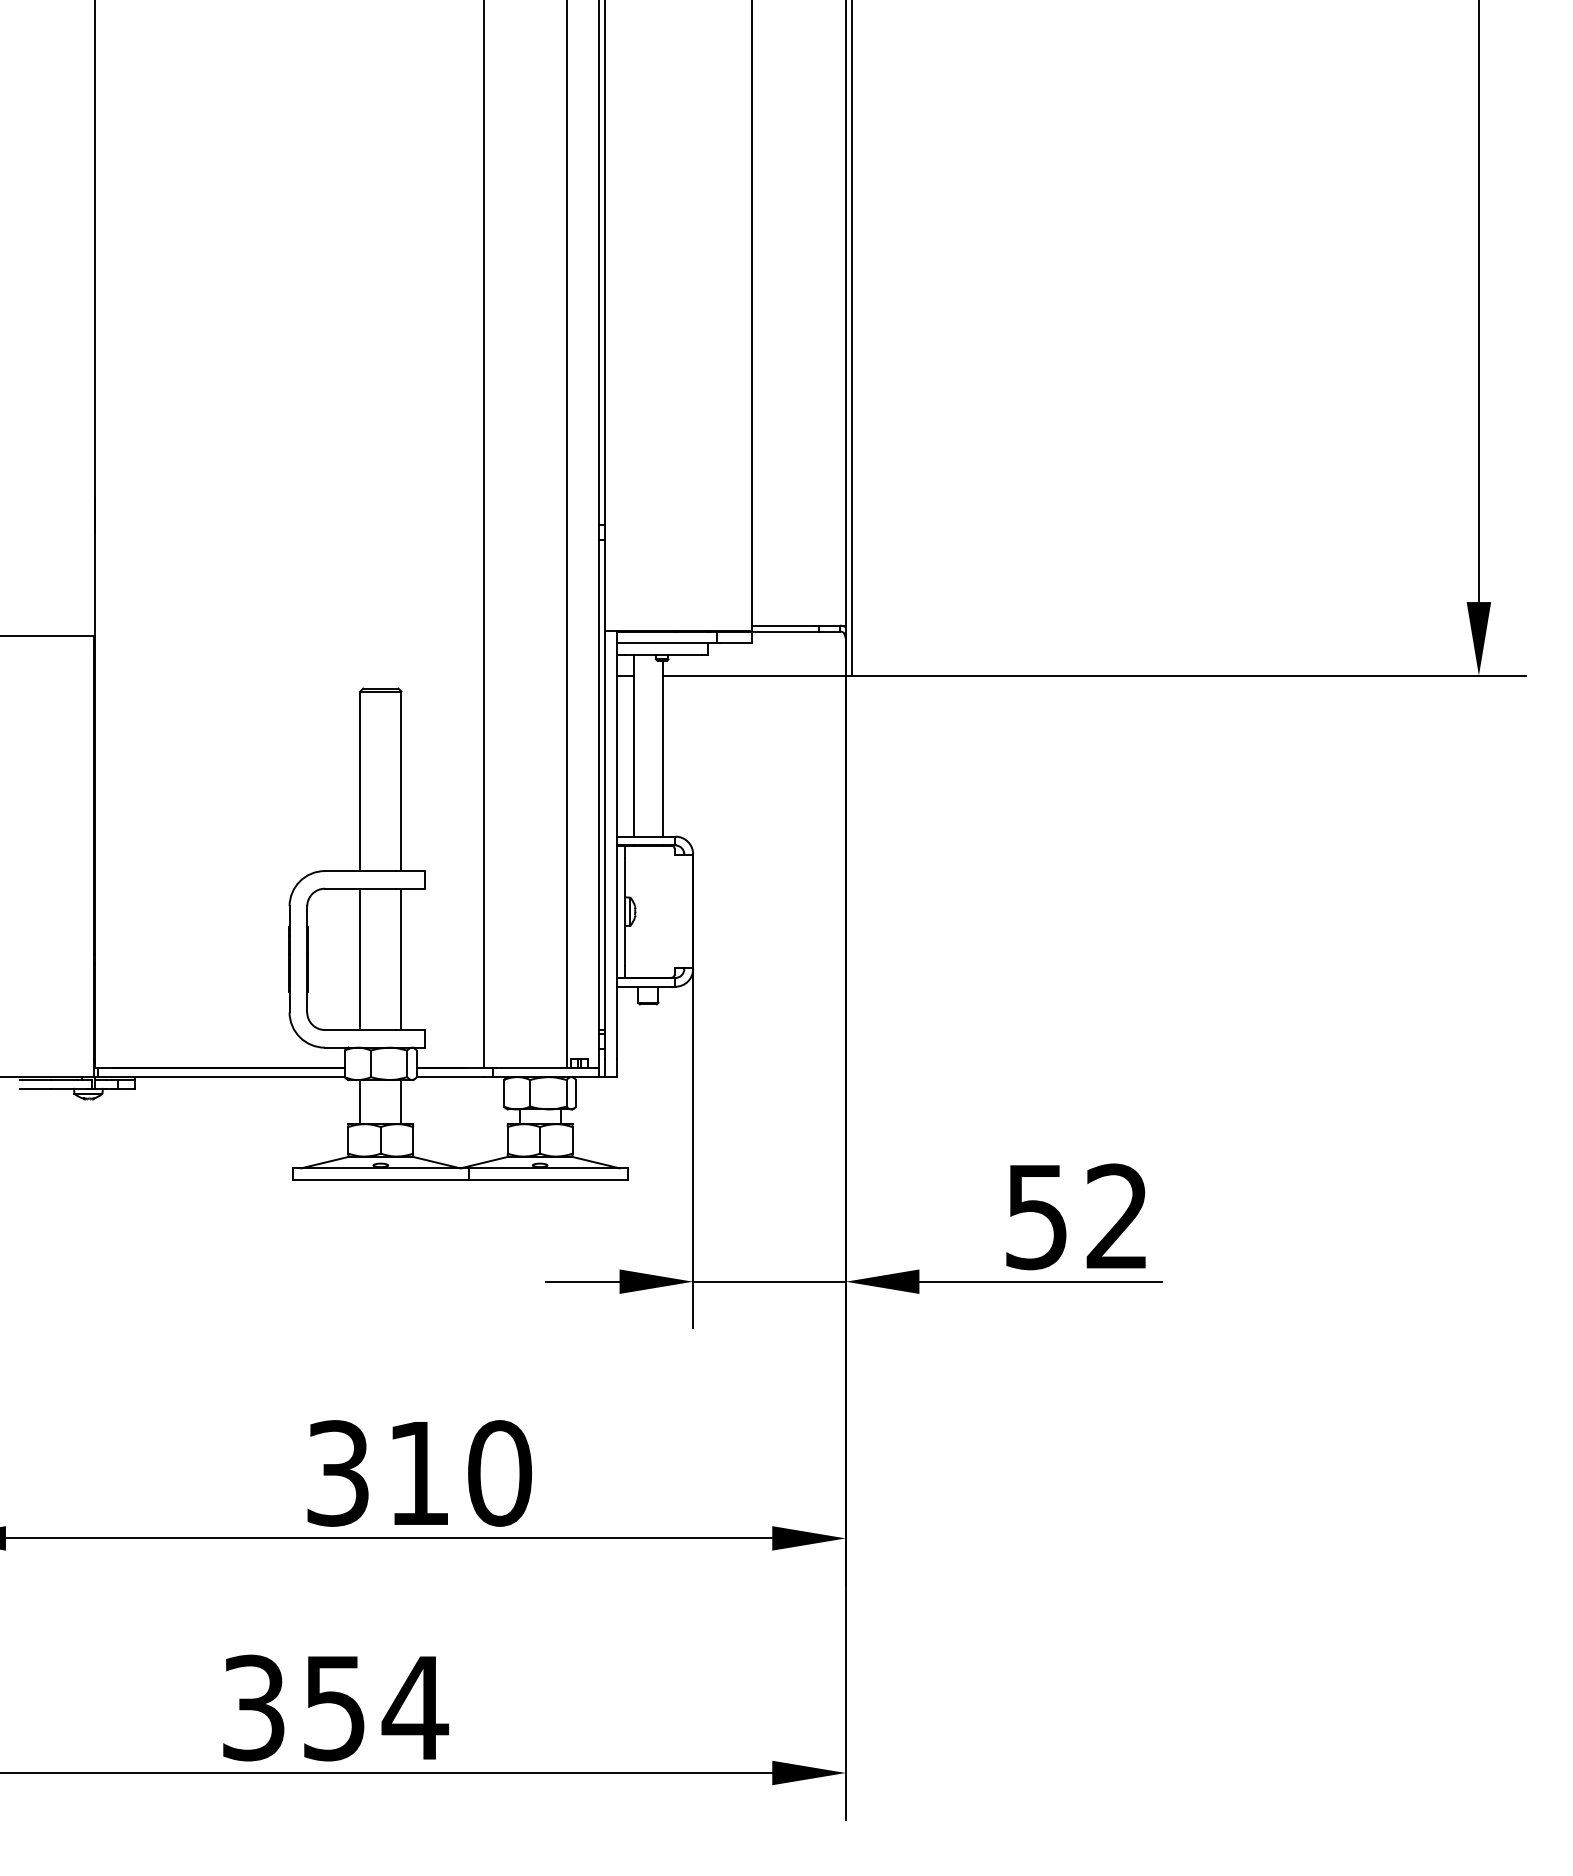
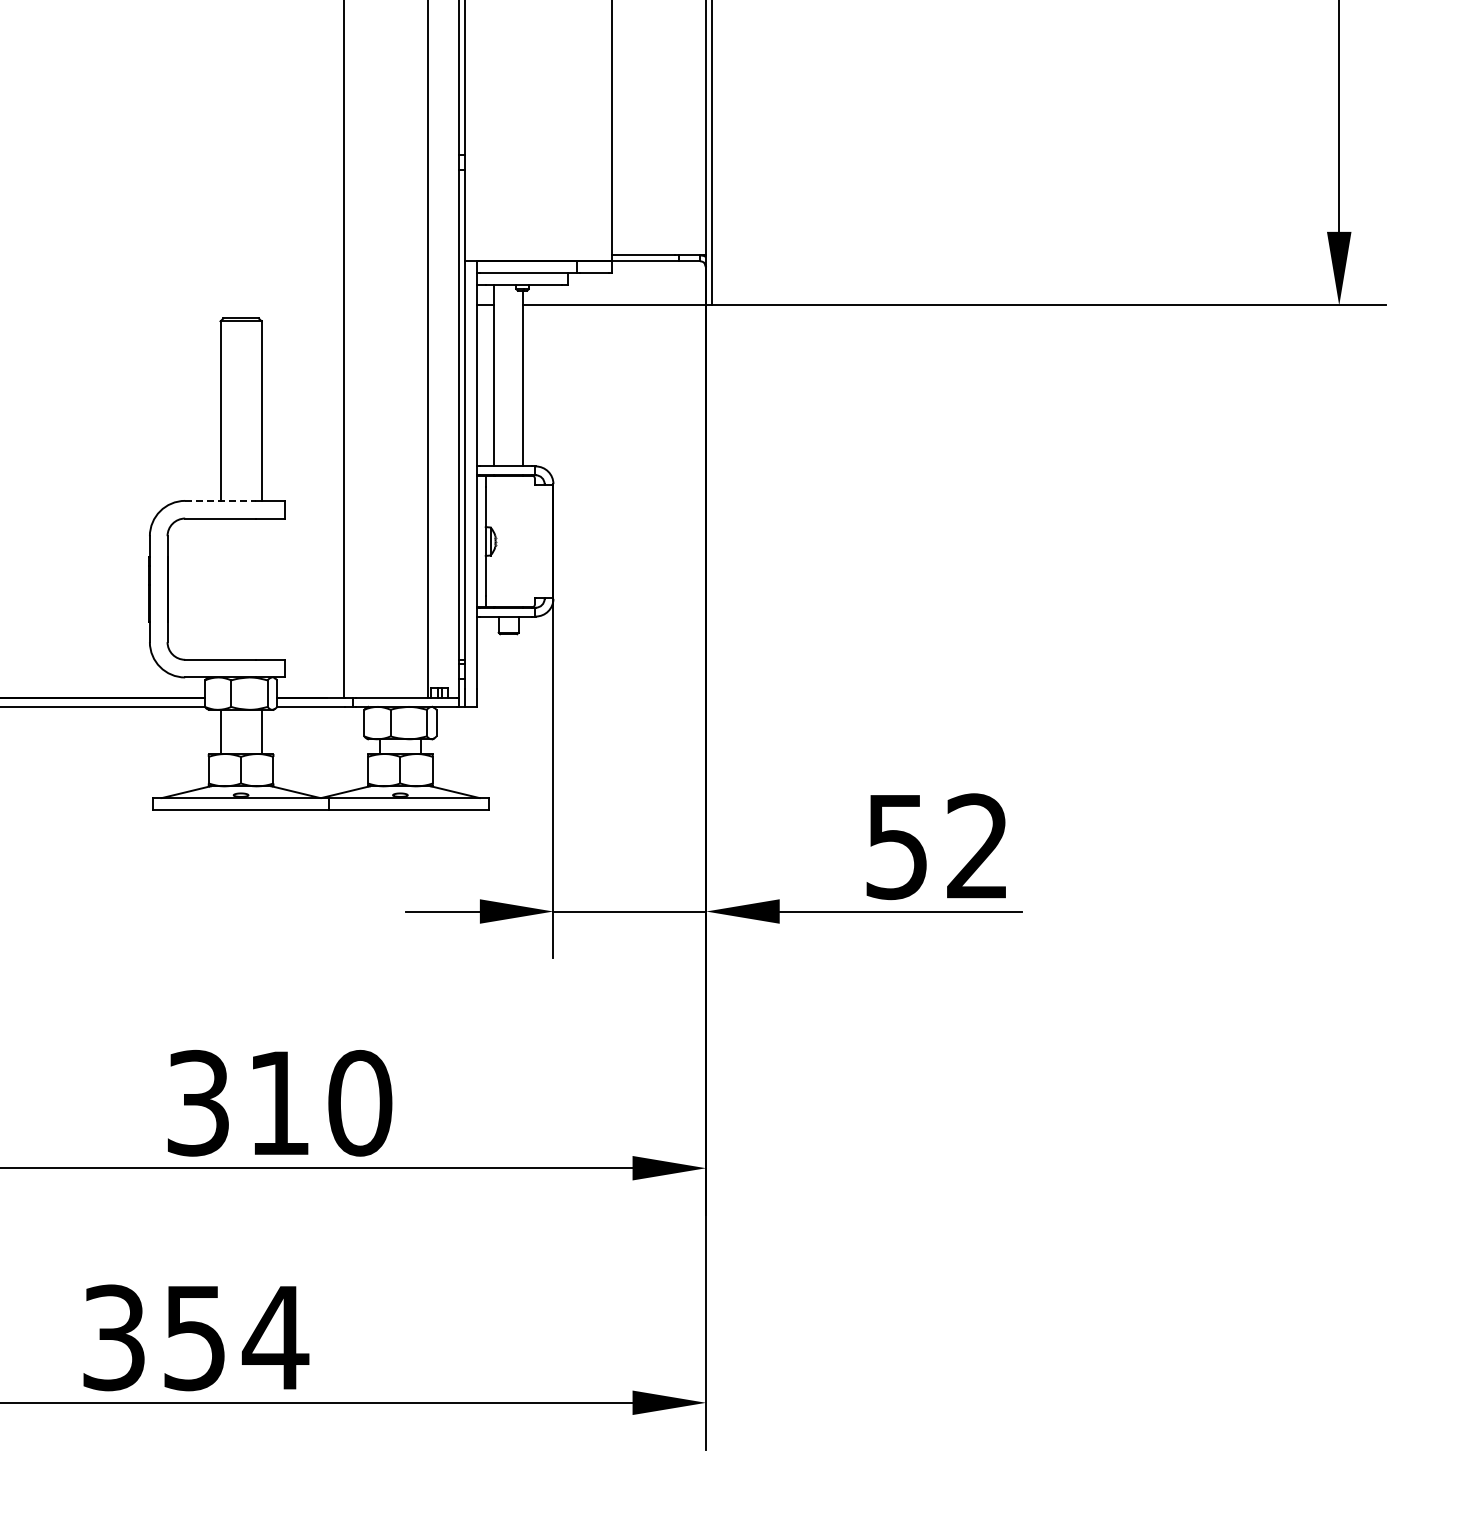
line: (360, 871) -> (220, 501), solid -> dashed
line: (360, 959) -> (220, 589), removed
line: (401, 959) -> (261, 589), removed

